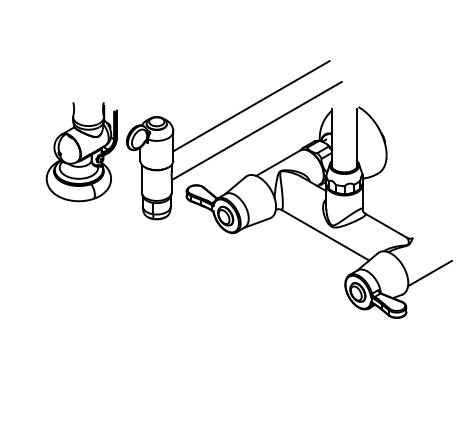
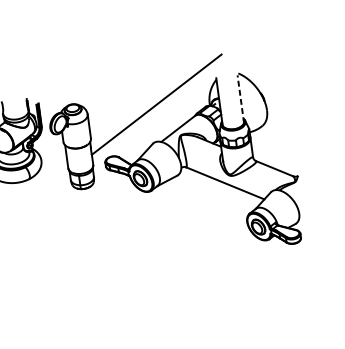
line: (251, 106) -> (149, 84), removed
line: (357, 138) -> (241, 99), solid -> dashed
line: (429, 273) -> (315, 203), removed

